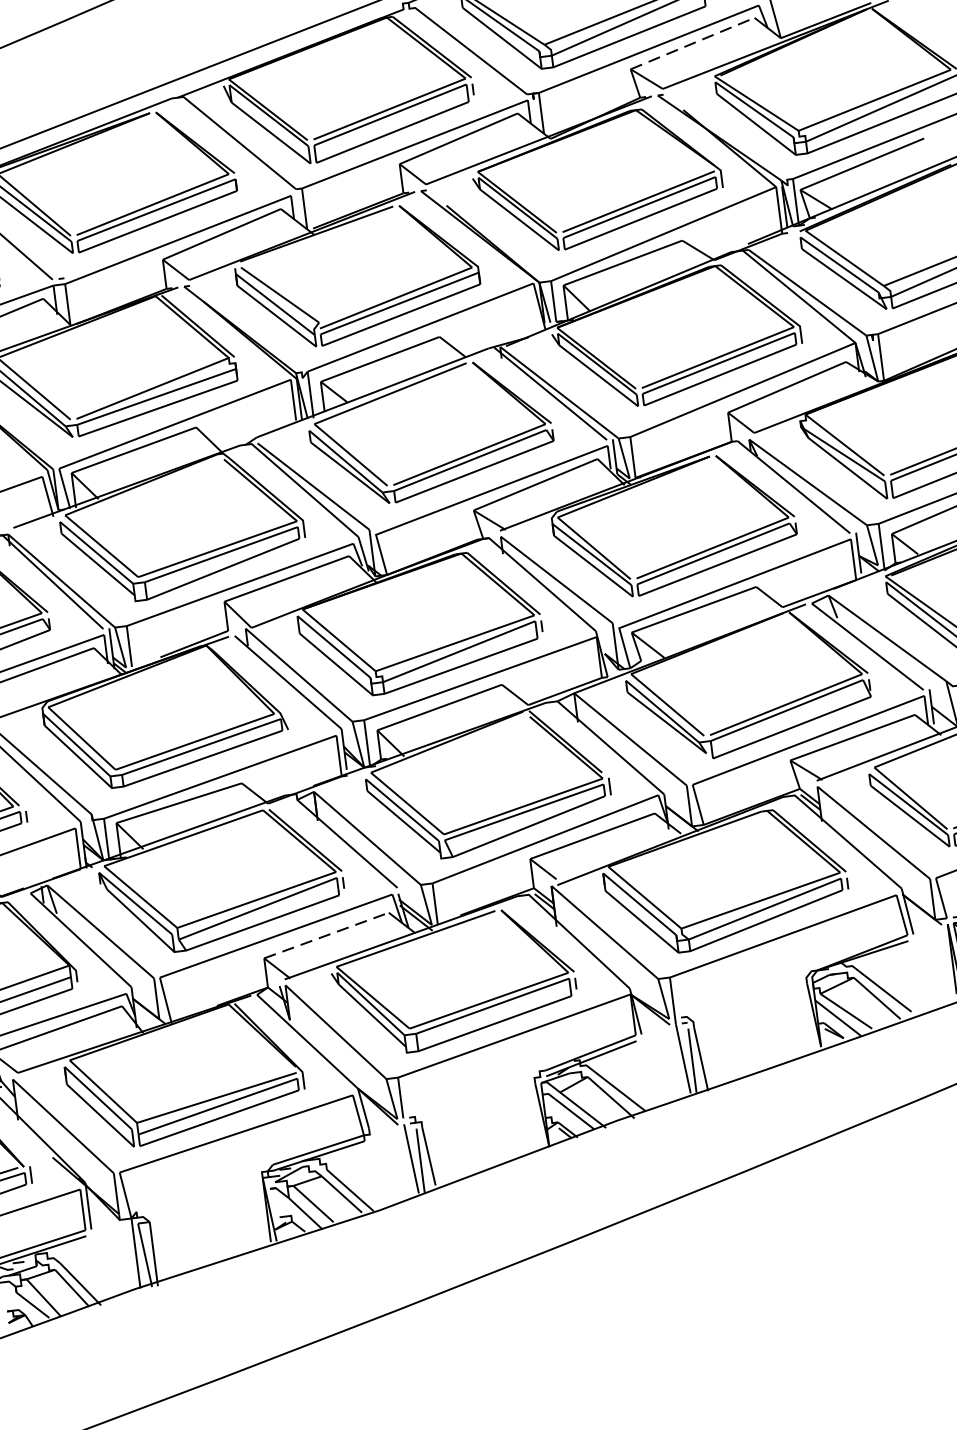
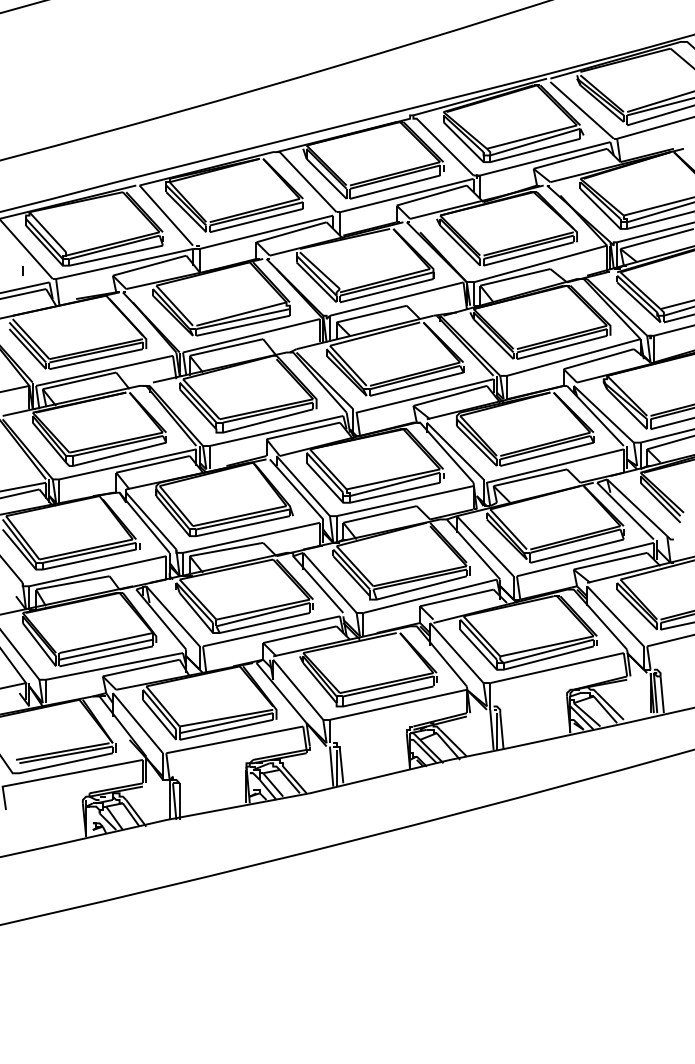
line: (692, 43) -> (570, 158), dashed -> solid
line: (325, 935) -> (299, 634), dashed -> solid

